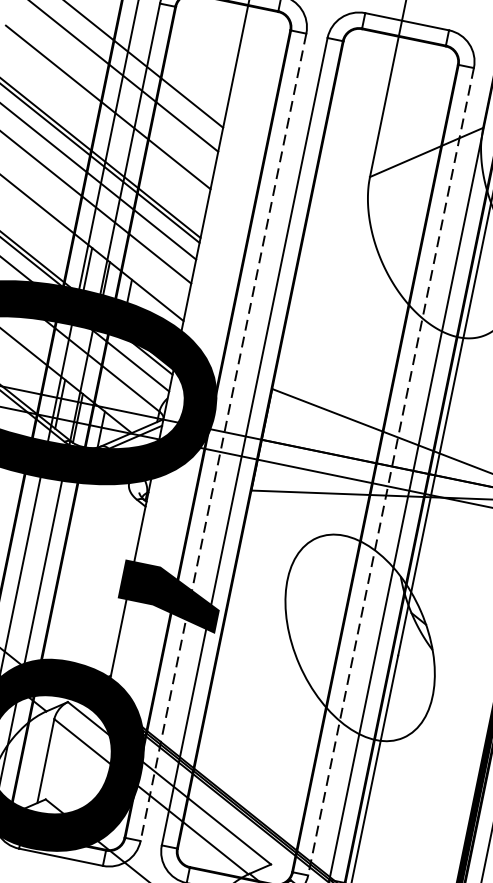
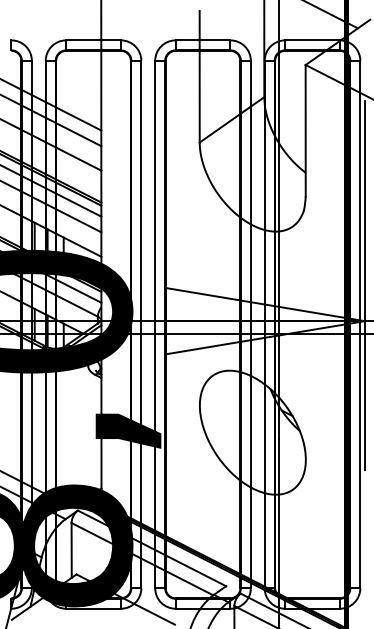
line: (223, 437) -> (141, 324), dashed -> solid
line: (390, 471) -> (250, 324), dashed -> solid

